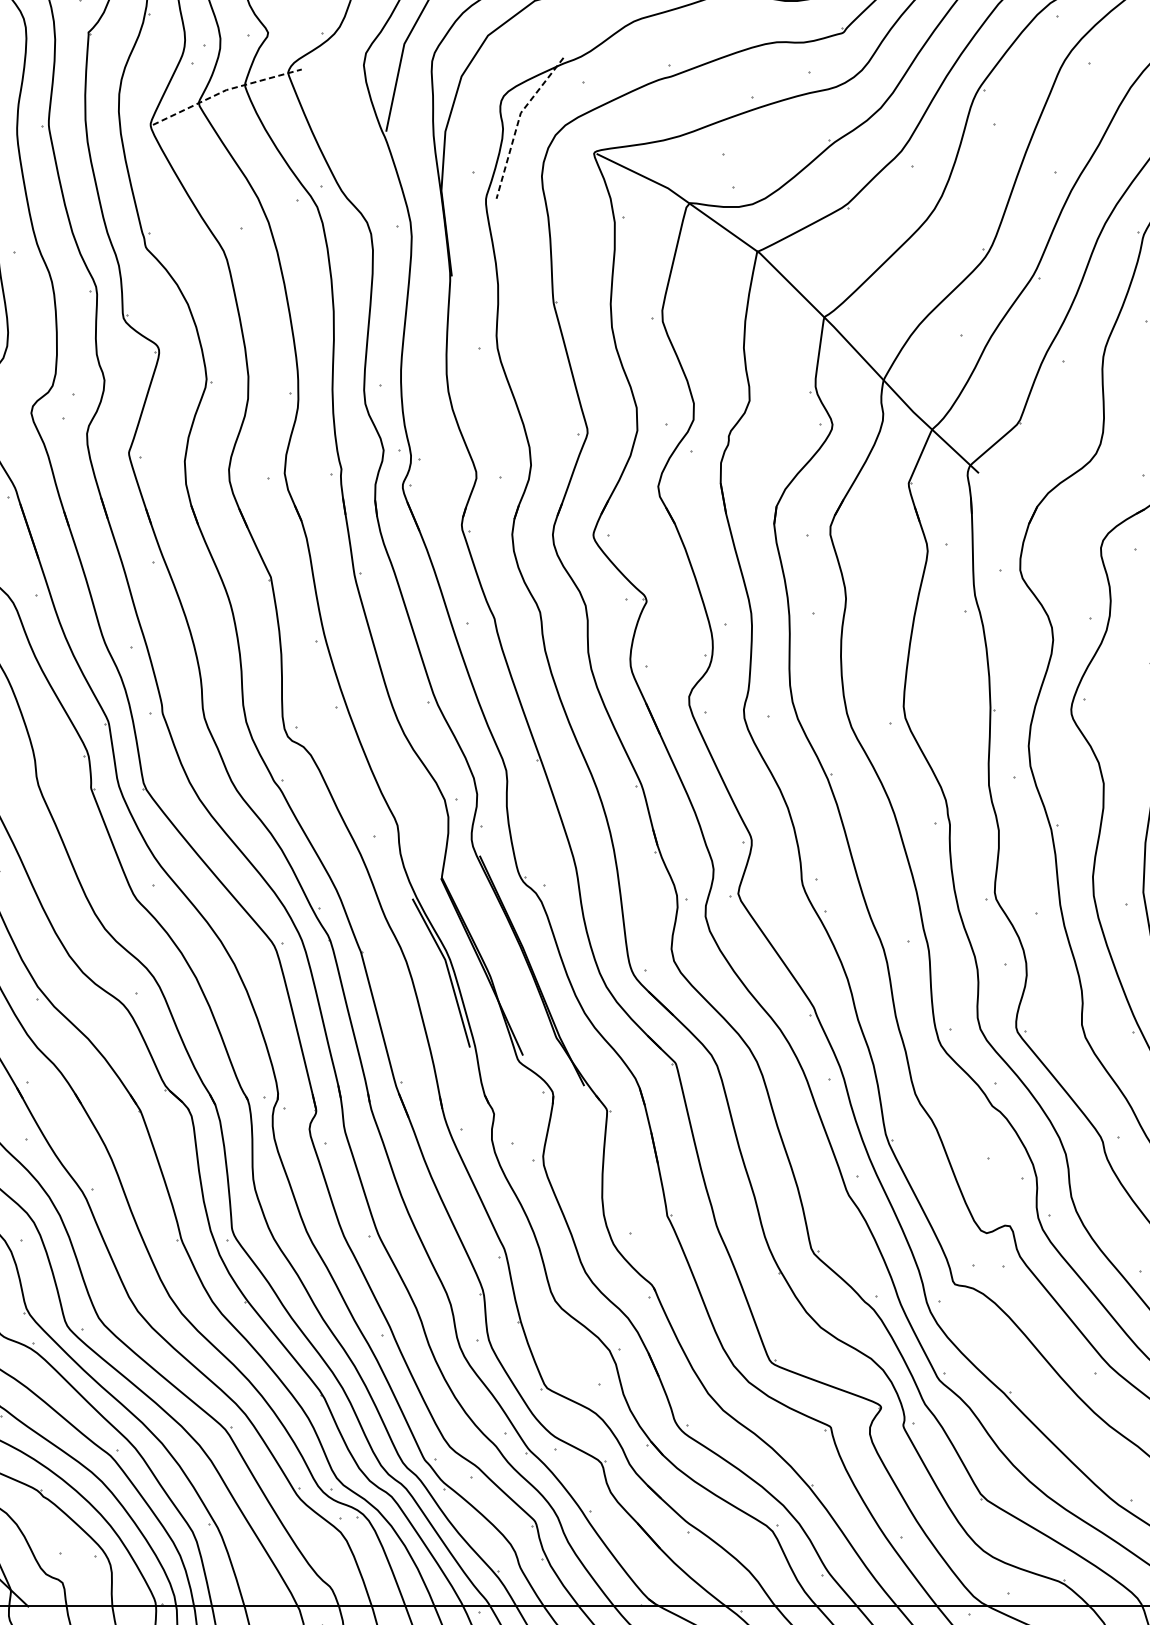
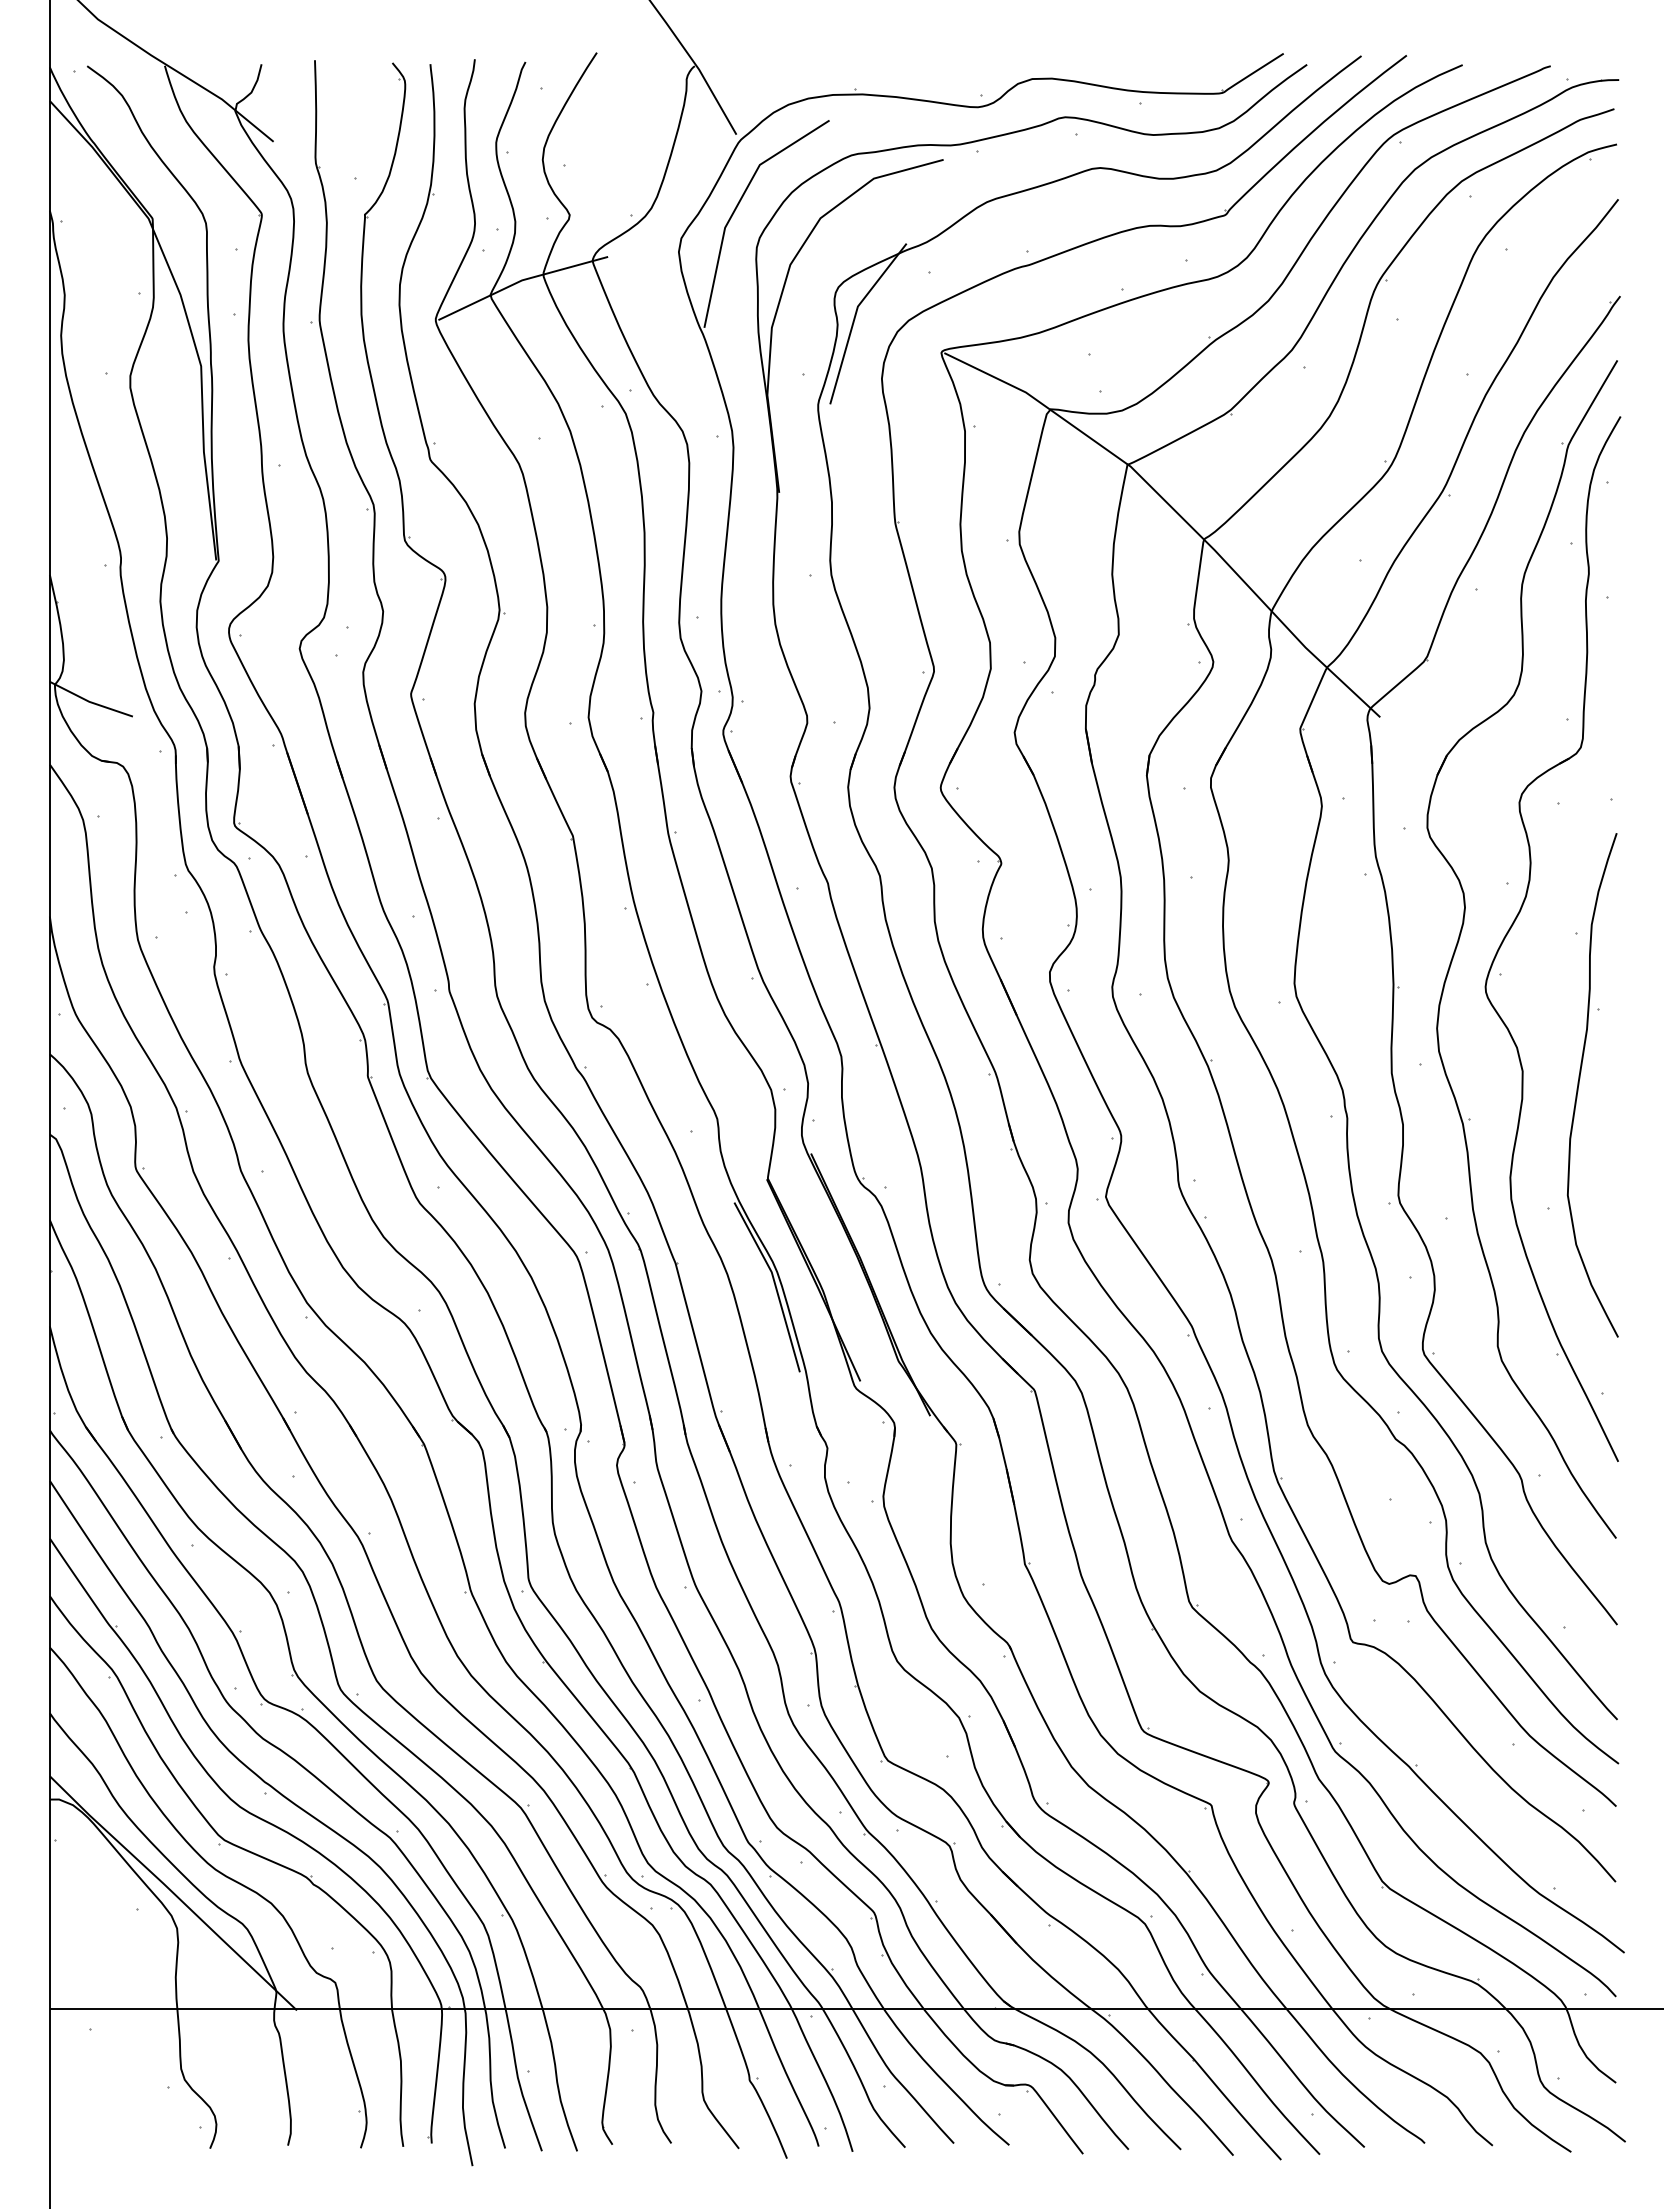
line: (225, 90) -> (521, 280), dashed -> solid
line: (517, 122) -> (854, 317), dashed -> solid

